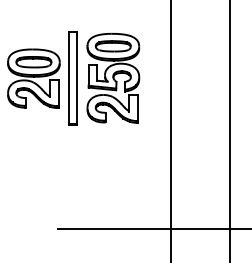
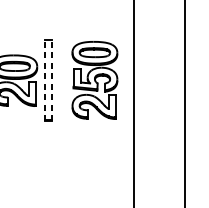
line: (68, 78) -> (44, 80), solid -> dashed
line: (76, 78) -> (51, 80), solid -> dashed
part: (113, 78) -> (95, 80), moved

